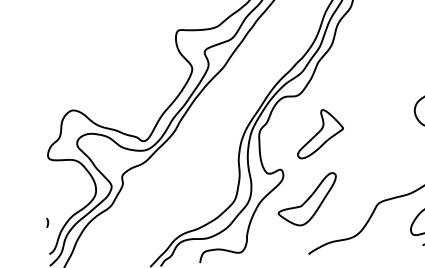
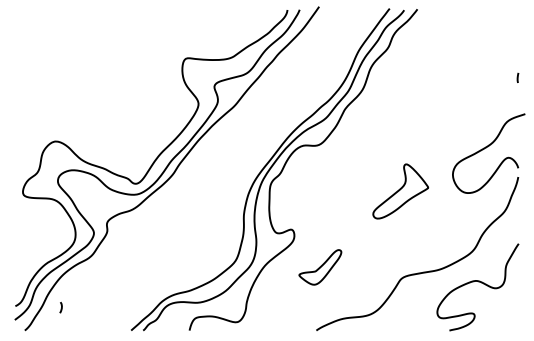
part: (319, 133) -> (400, 191), moved
part: (307, 200) -> (320, 267), size x0.6
curve: (47, 222) -> (61, 307), moved

